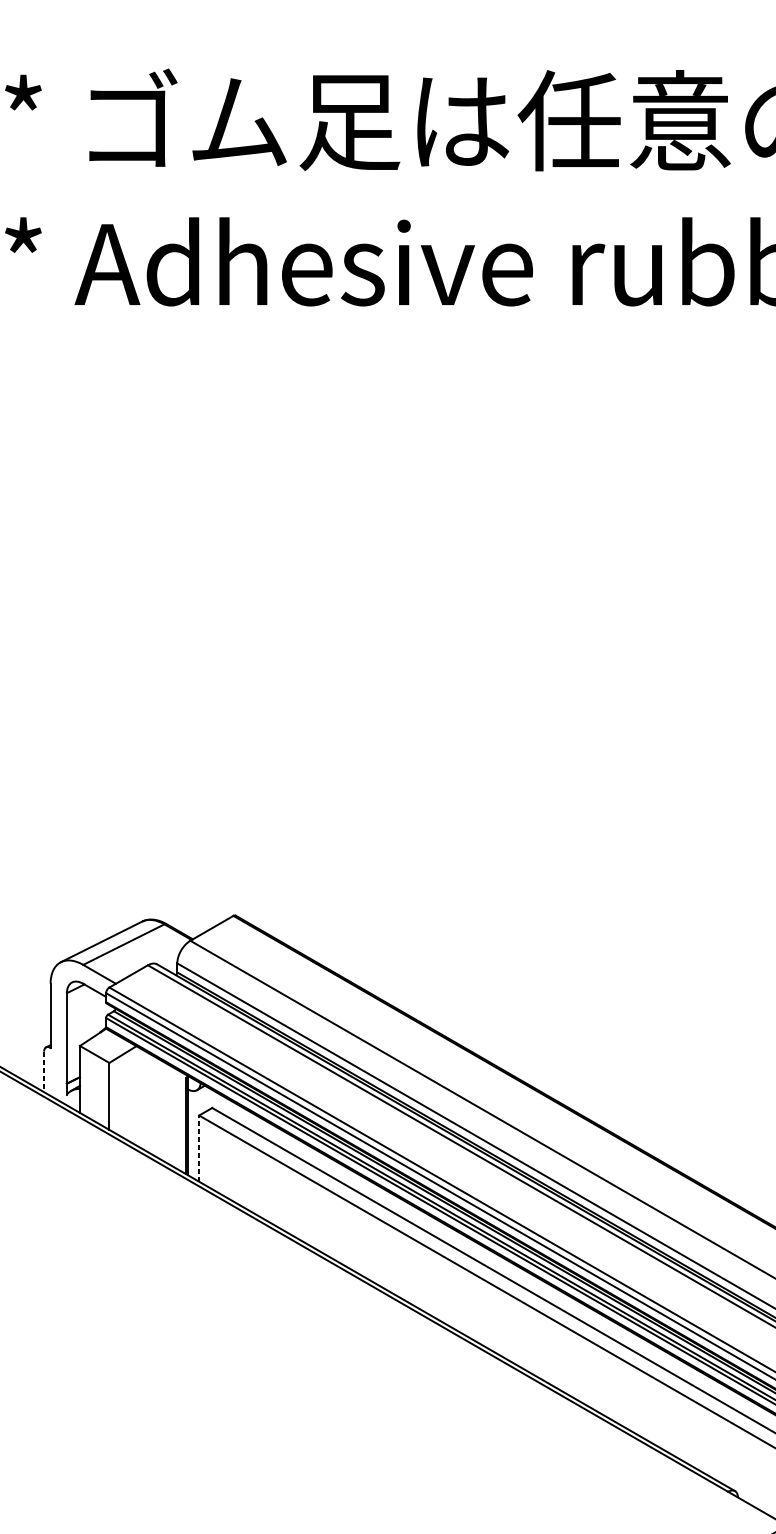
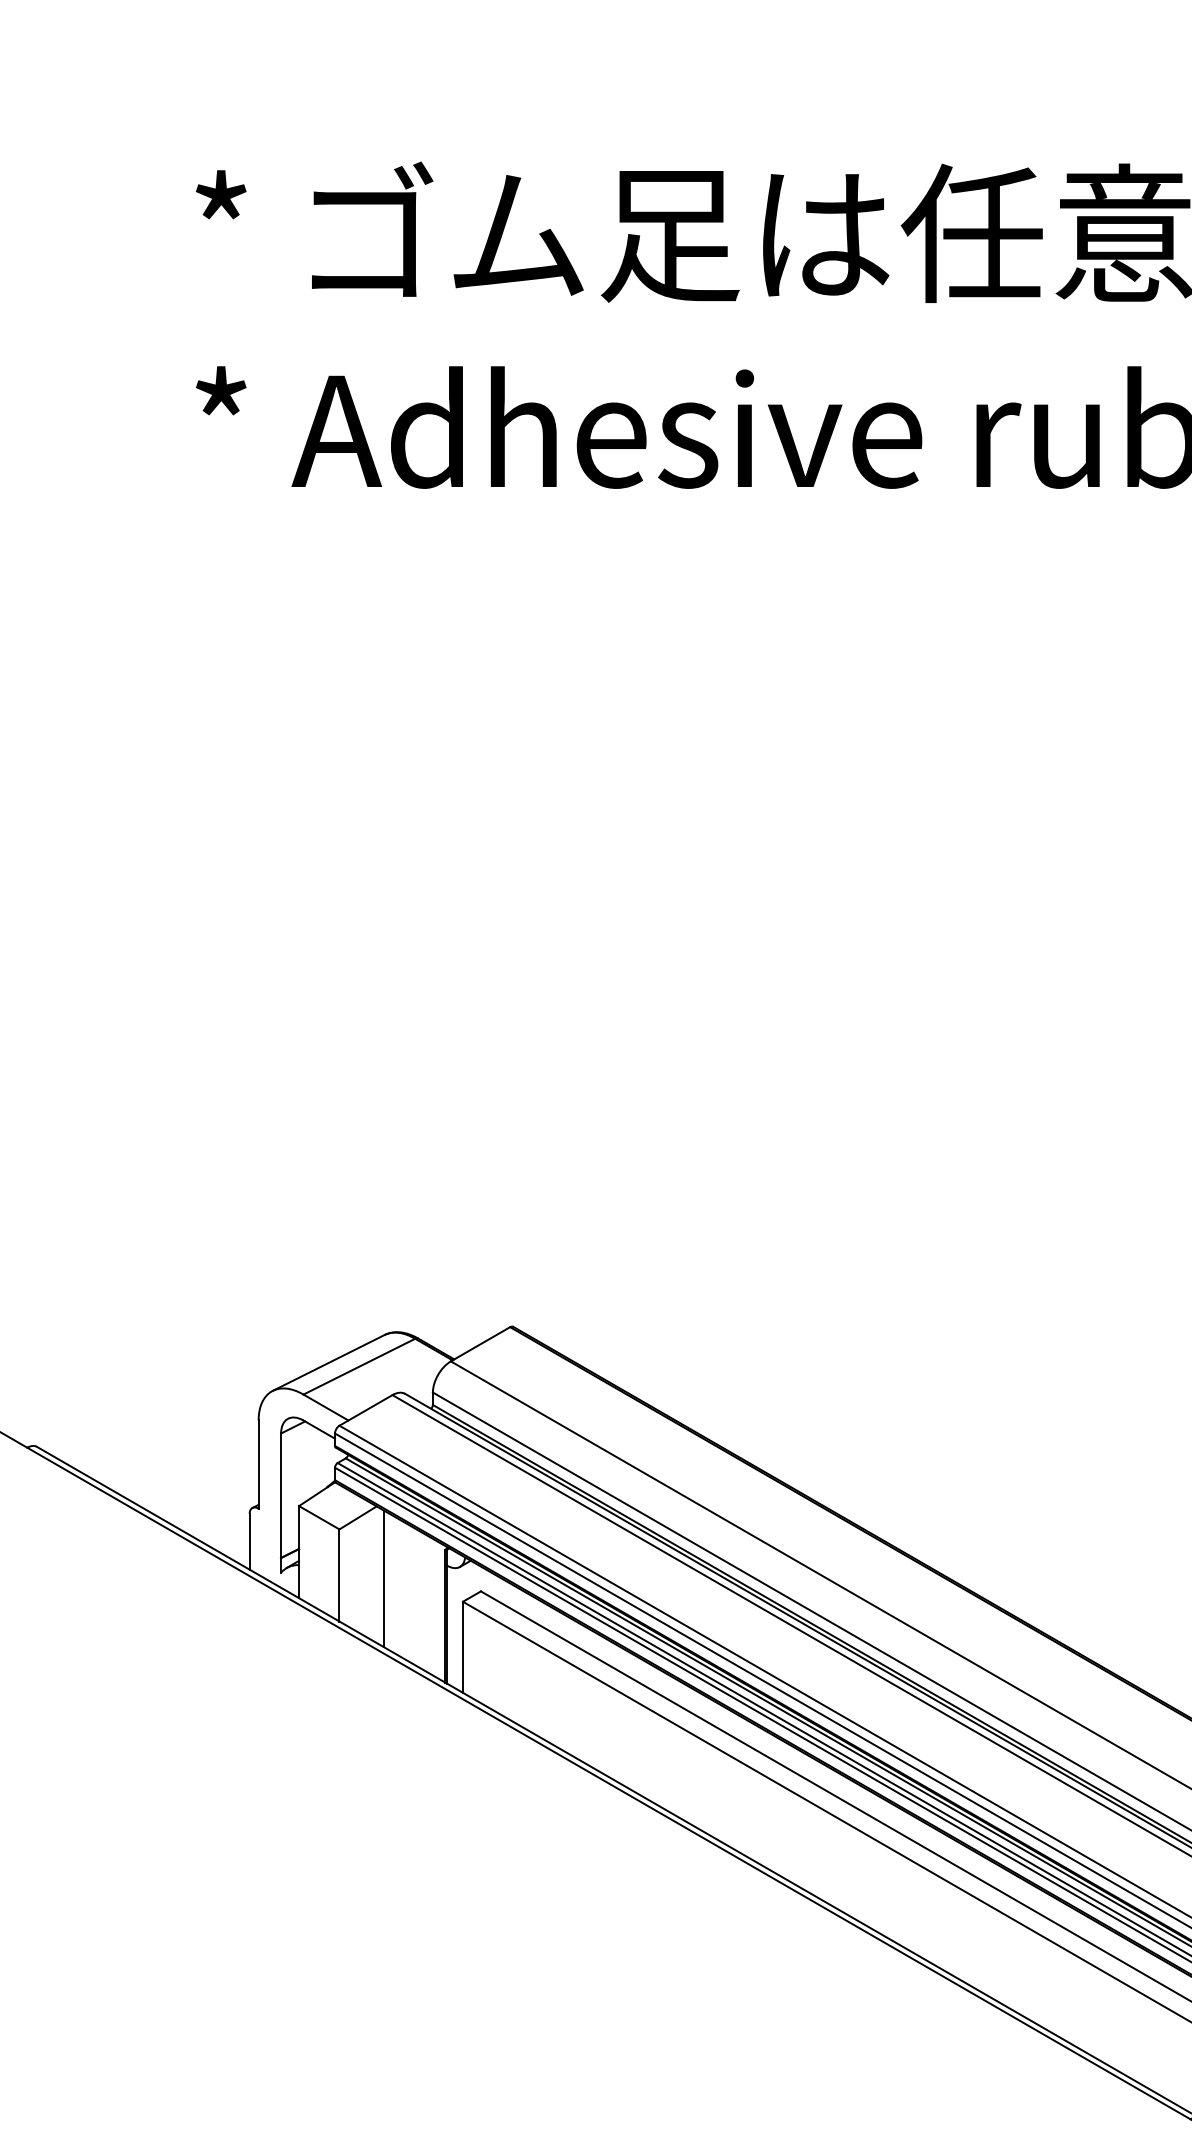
line: (43, 1071) -> (249, 1541), dashed -> solid
line: (142, 1098) -> (384, 1578), added
line: (198, 1148) -> (462, 1647), dashed -> solid

